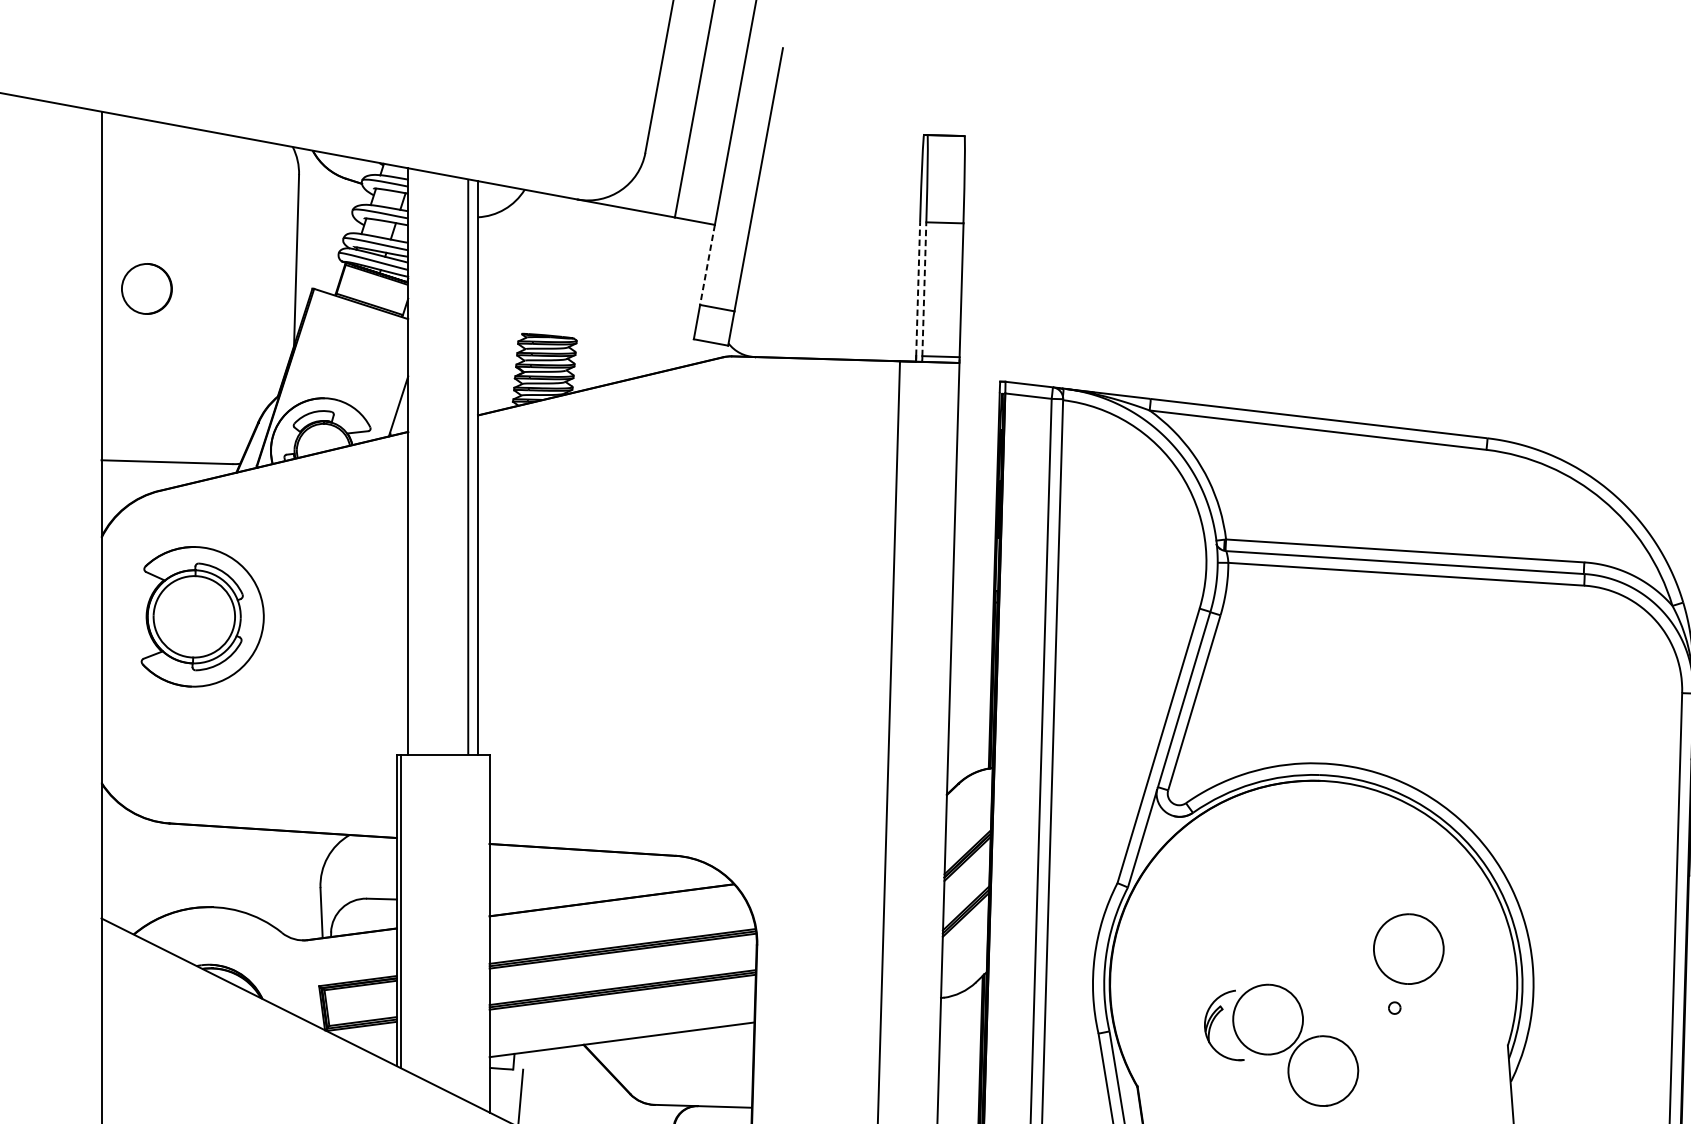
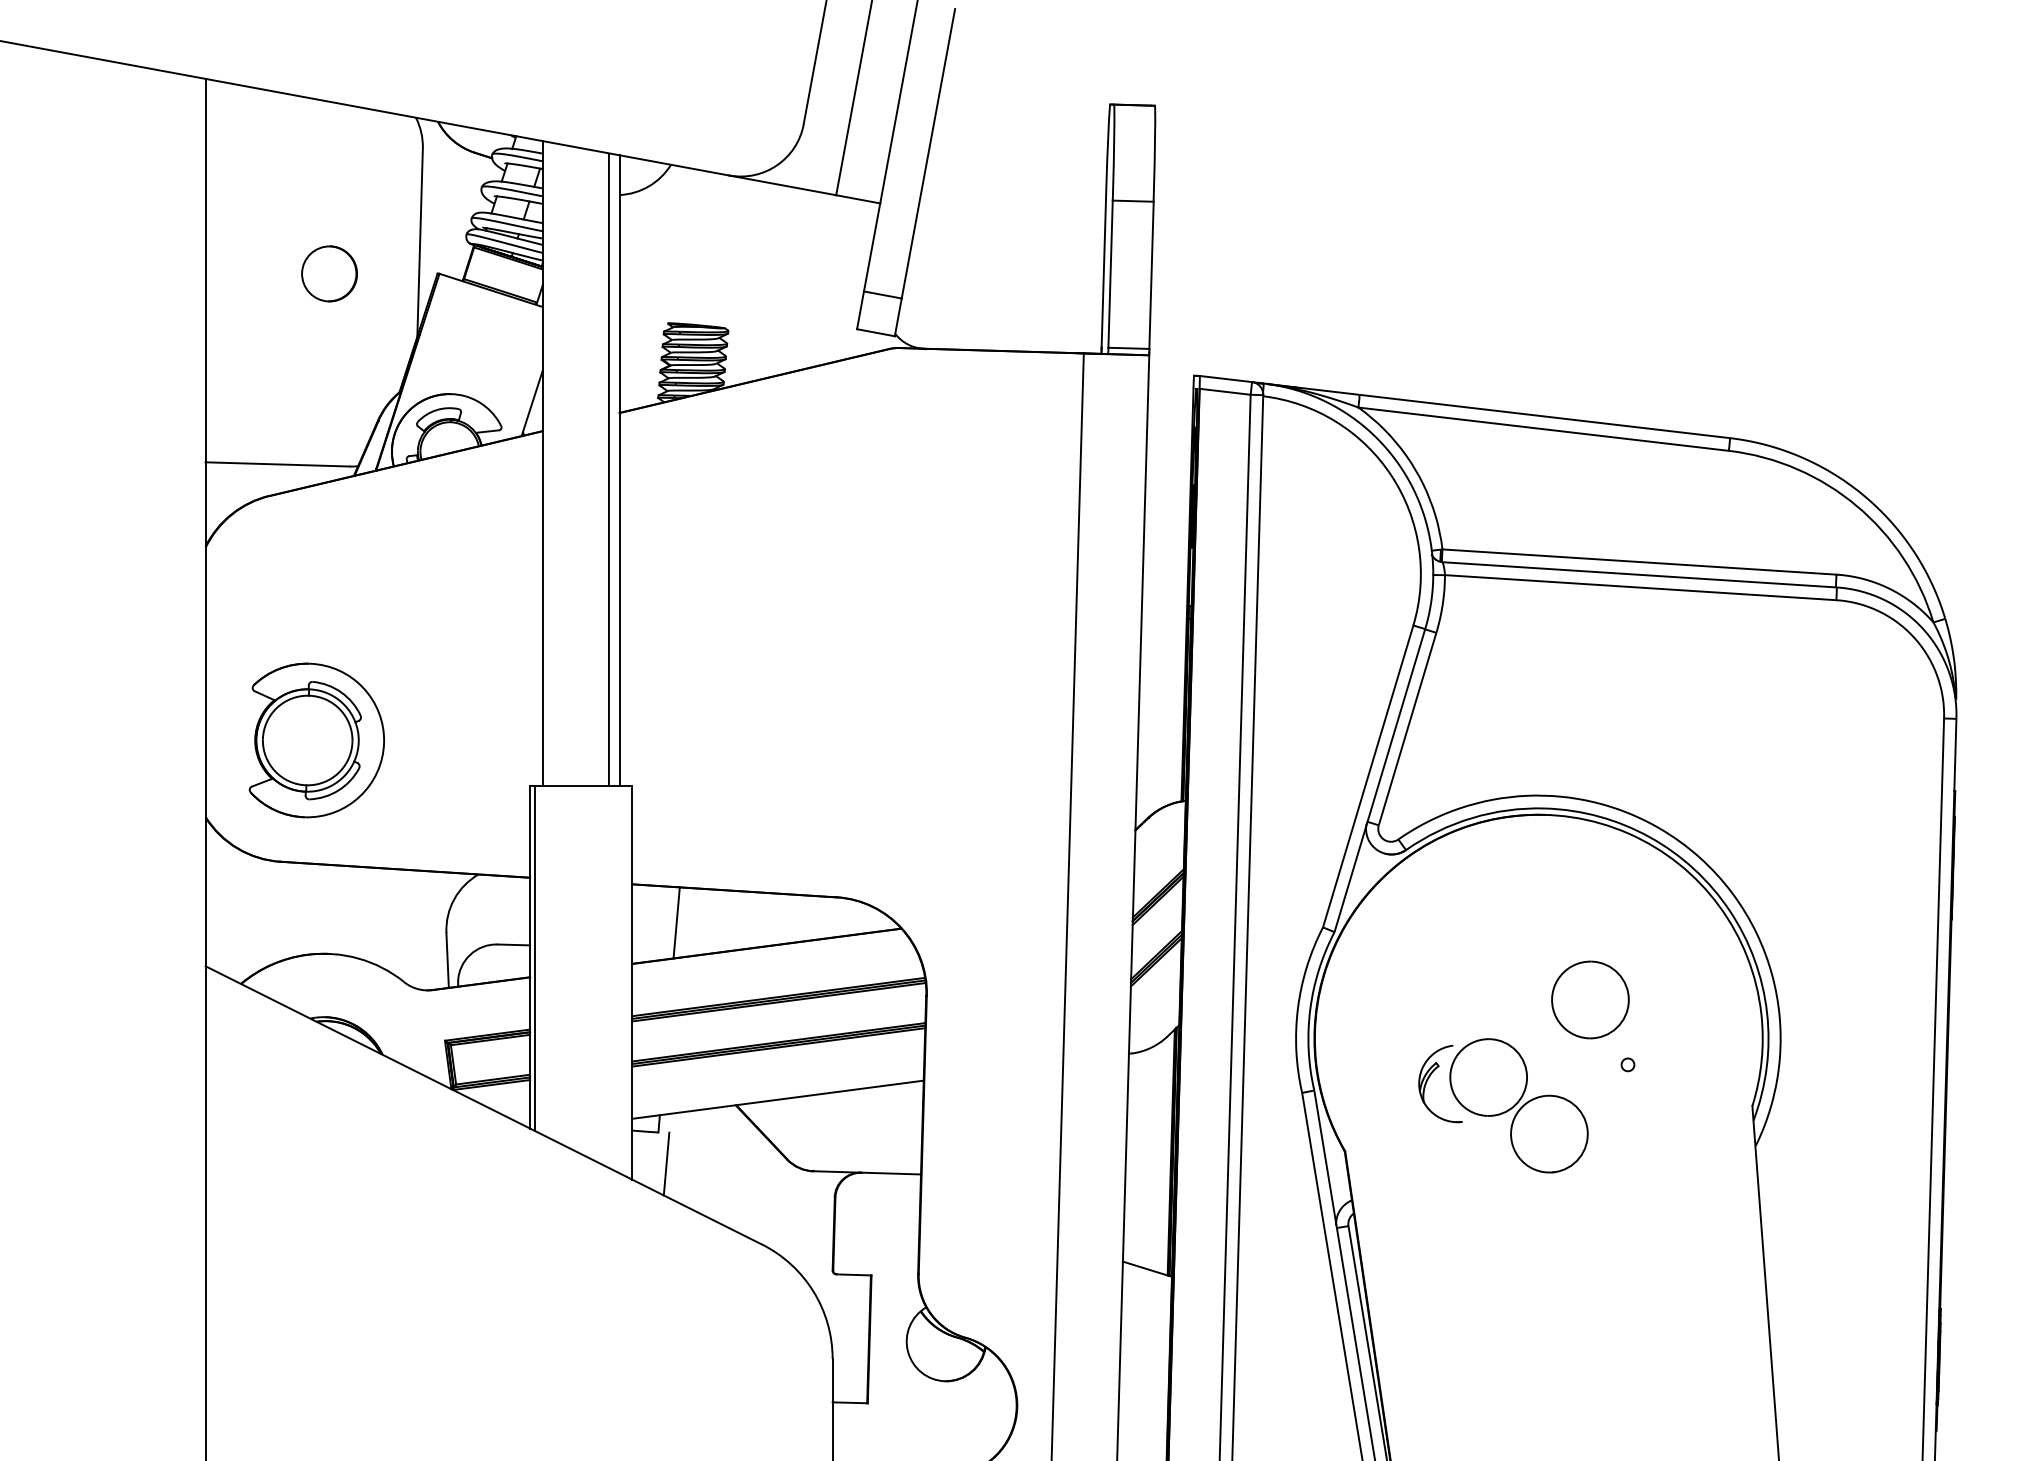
line: (707, 264) -> (872, 247), dashed -> solid
part: (146, 288) -> (329, 273), moved
line: (917, 288) -> (1103, 273), dashed -> solid
line: (924, 289) -> (1110, 274), dashed -> solid
part: (202, 616) -> (316, 740), moved
line: (529, 878) -> (676, 922), added
part: (1408, 948) -> (1590, 999), moved

